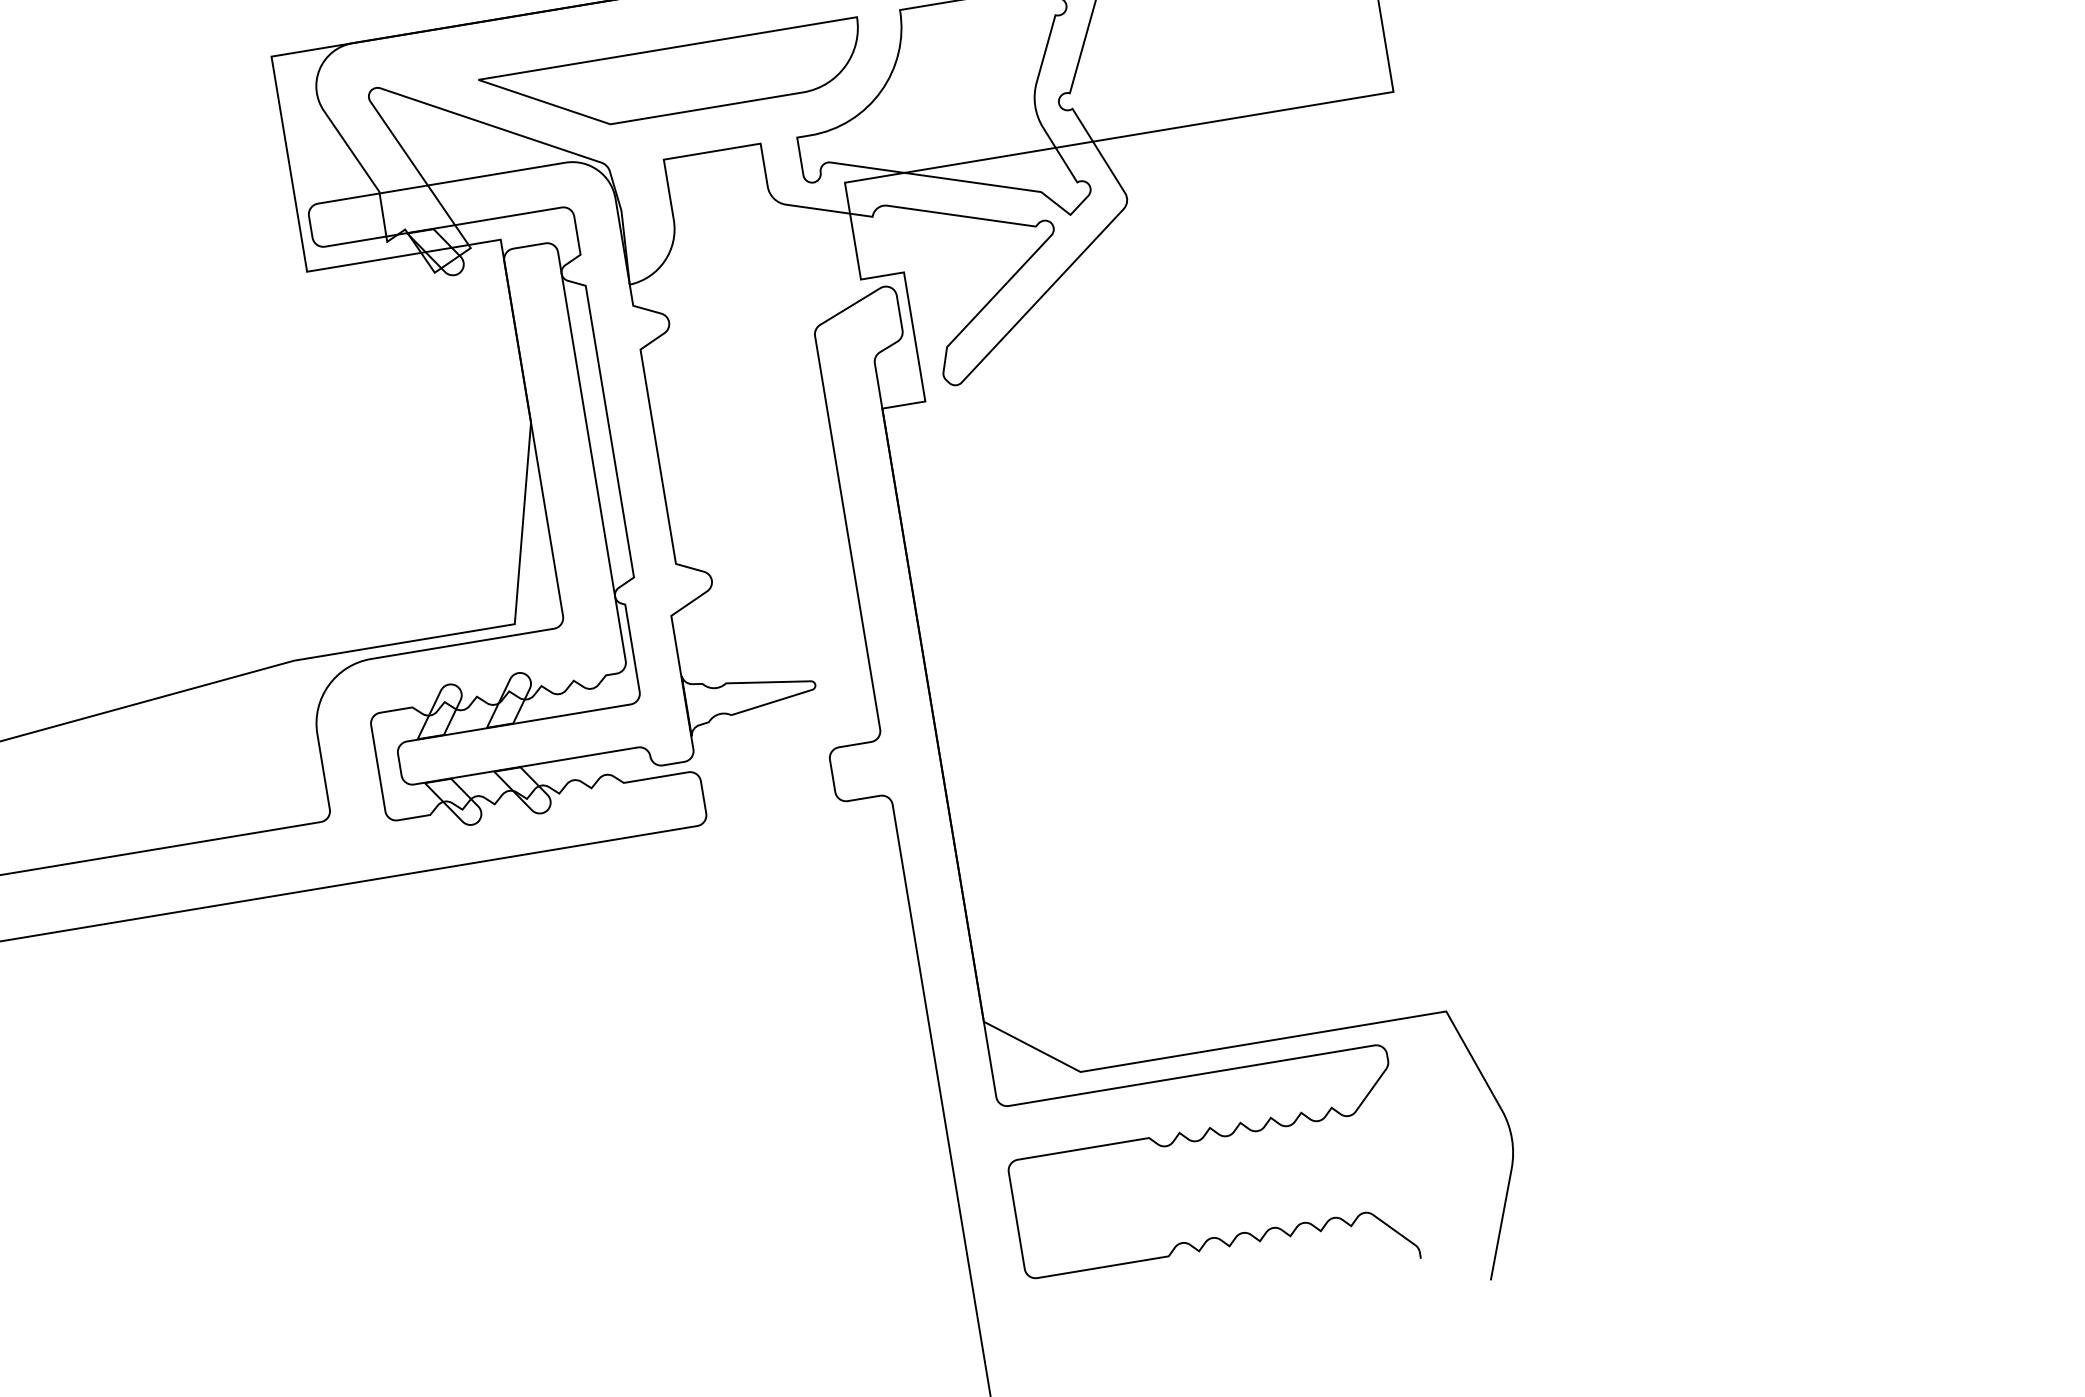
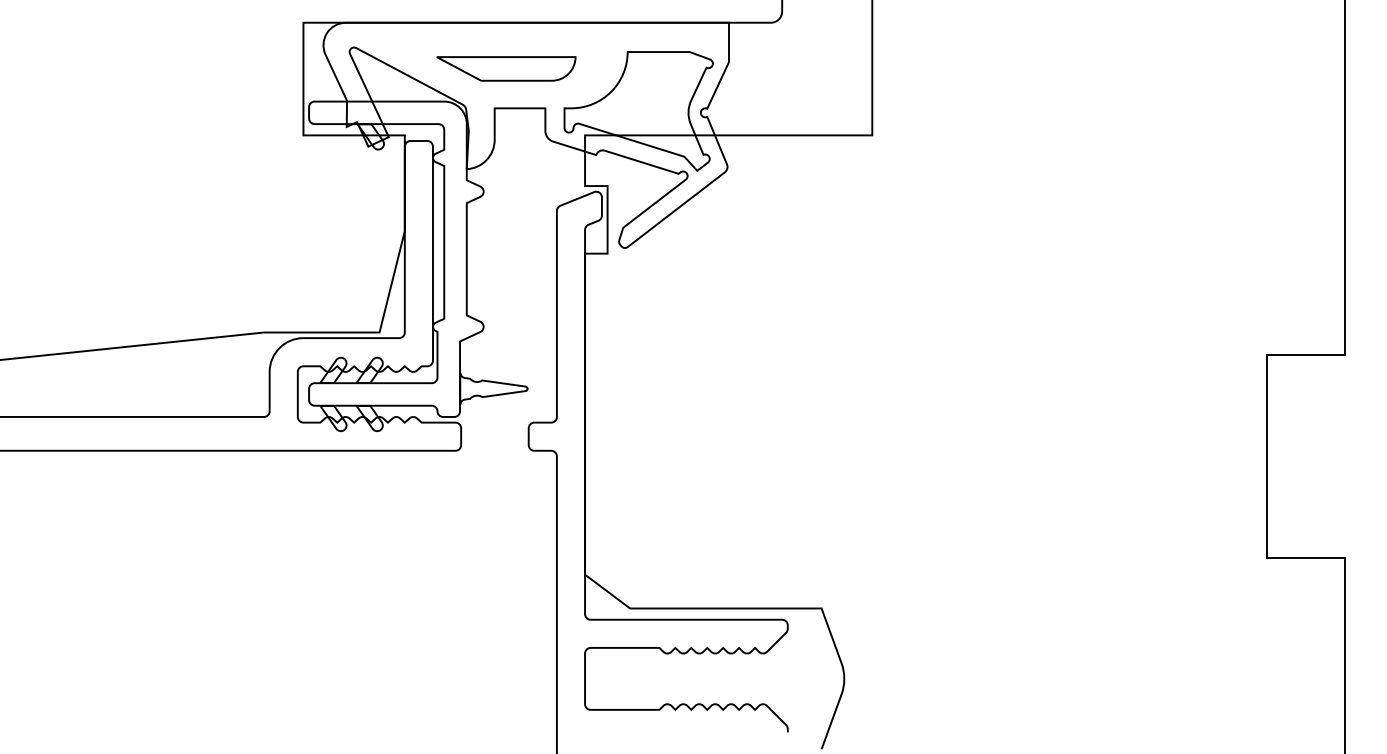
part: (673, 79) -> (506, 68), size x0.7

